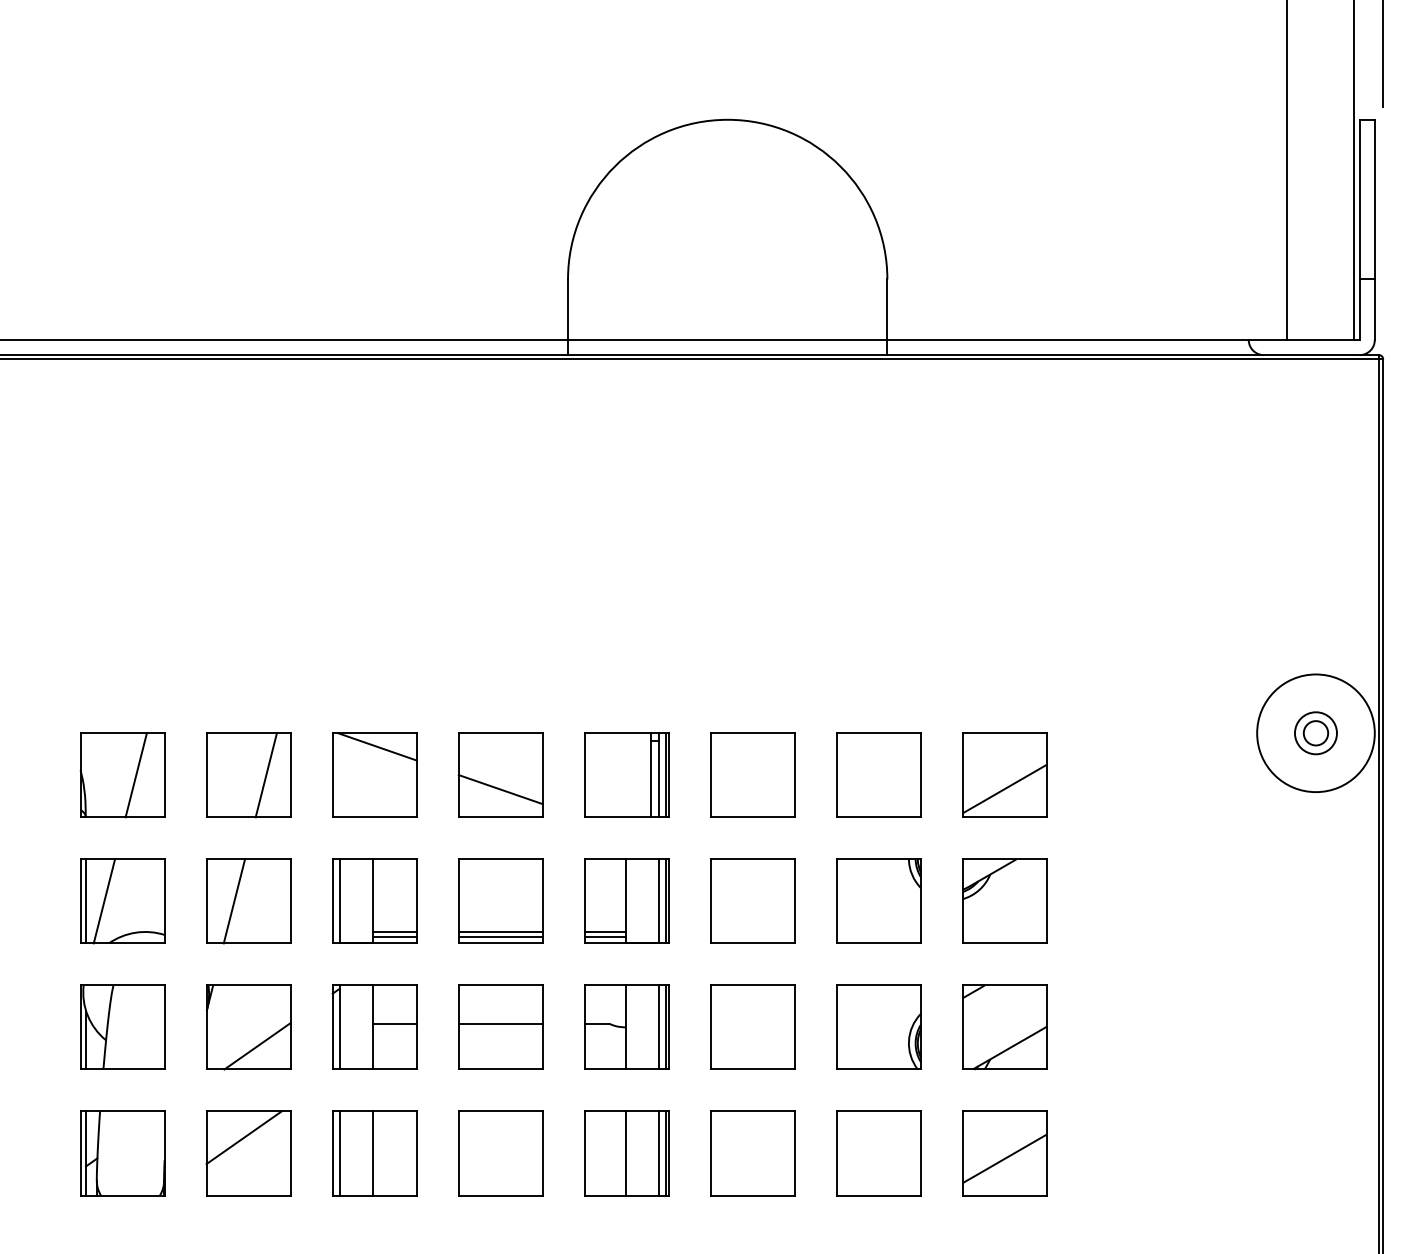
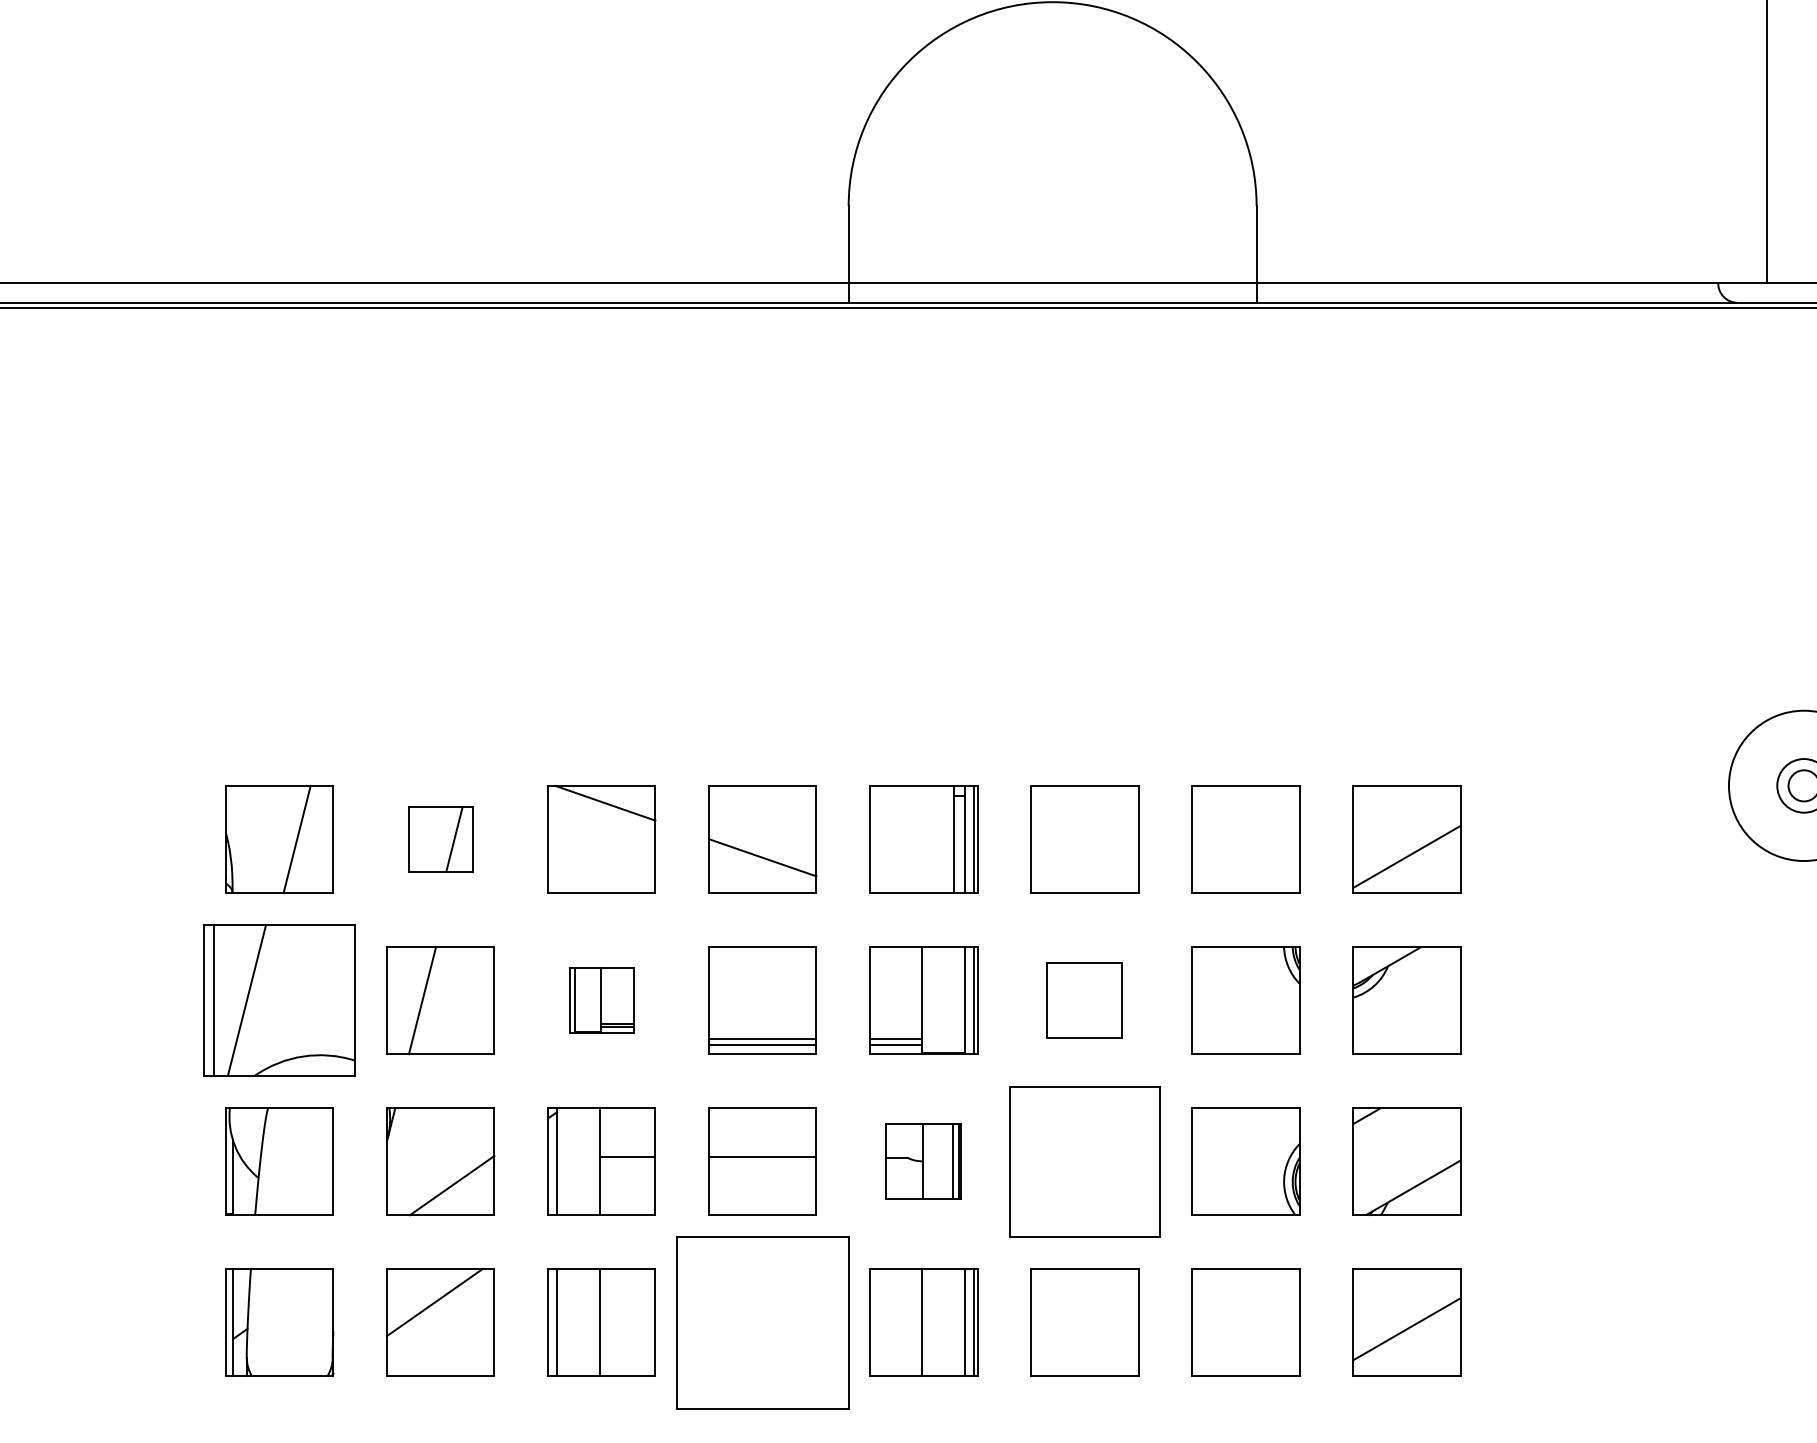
part: (248, 775) -> (440, 839), size x0.6
part: (374, 900) -> (601, 999), size x0.6
part: (752, 900) -> (1084, 999), size x0.7
part: (122, 901) -> (279, 1000), size x1.4
part: (626, 1026) -> (923, 1160), size x0.7
part: (752, 1026) -> (1084, 1160), size x1.4
part: (500, 1153) -> (762, 1322), size x1.6

